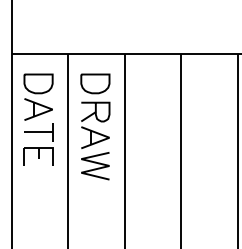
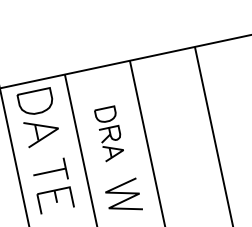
part: (38, 96) -> (38, 116), moved
part: (95, 110) -> (109, 133), size x0.6

